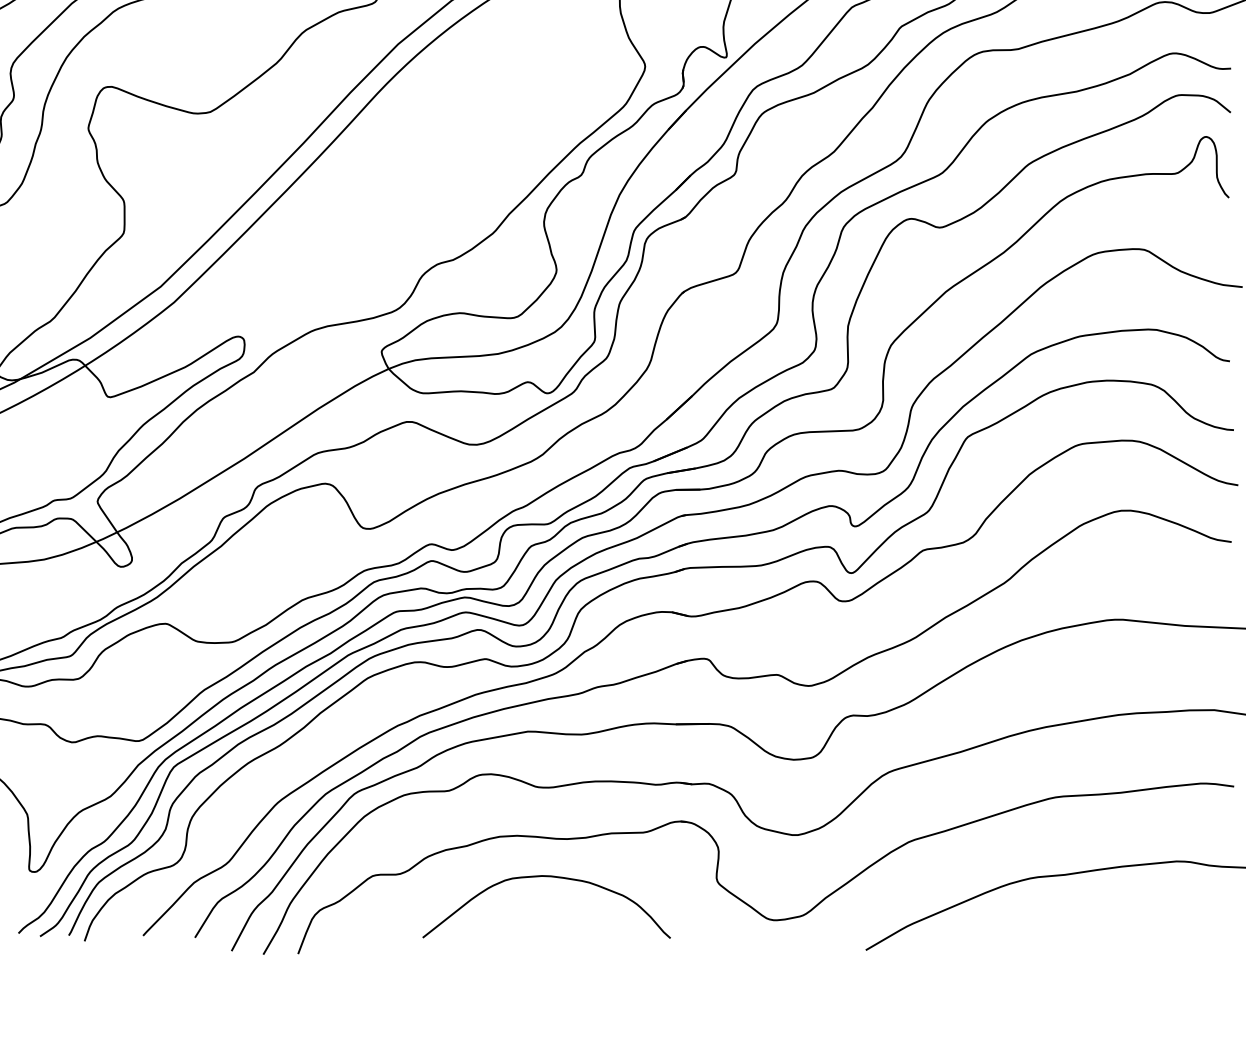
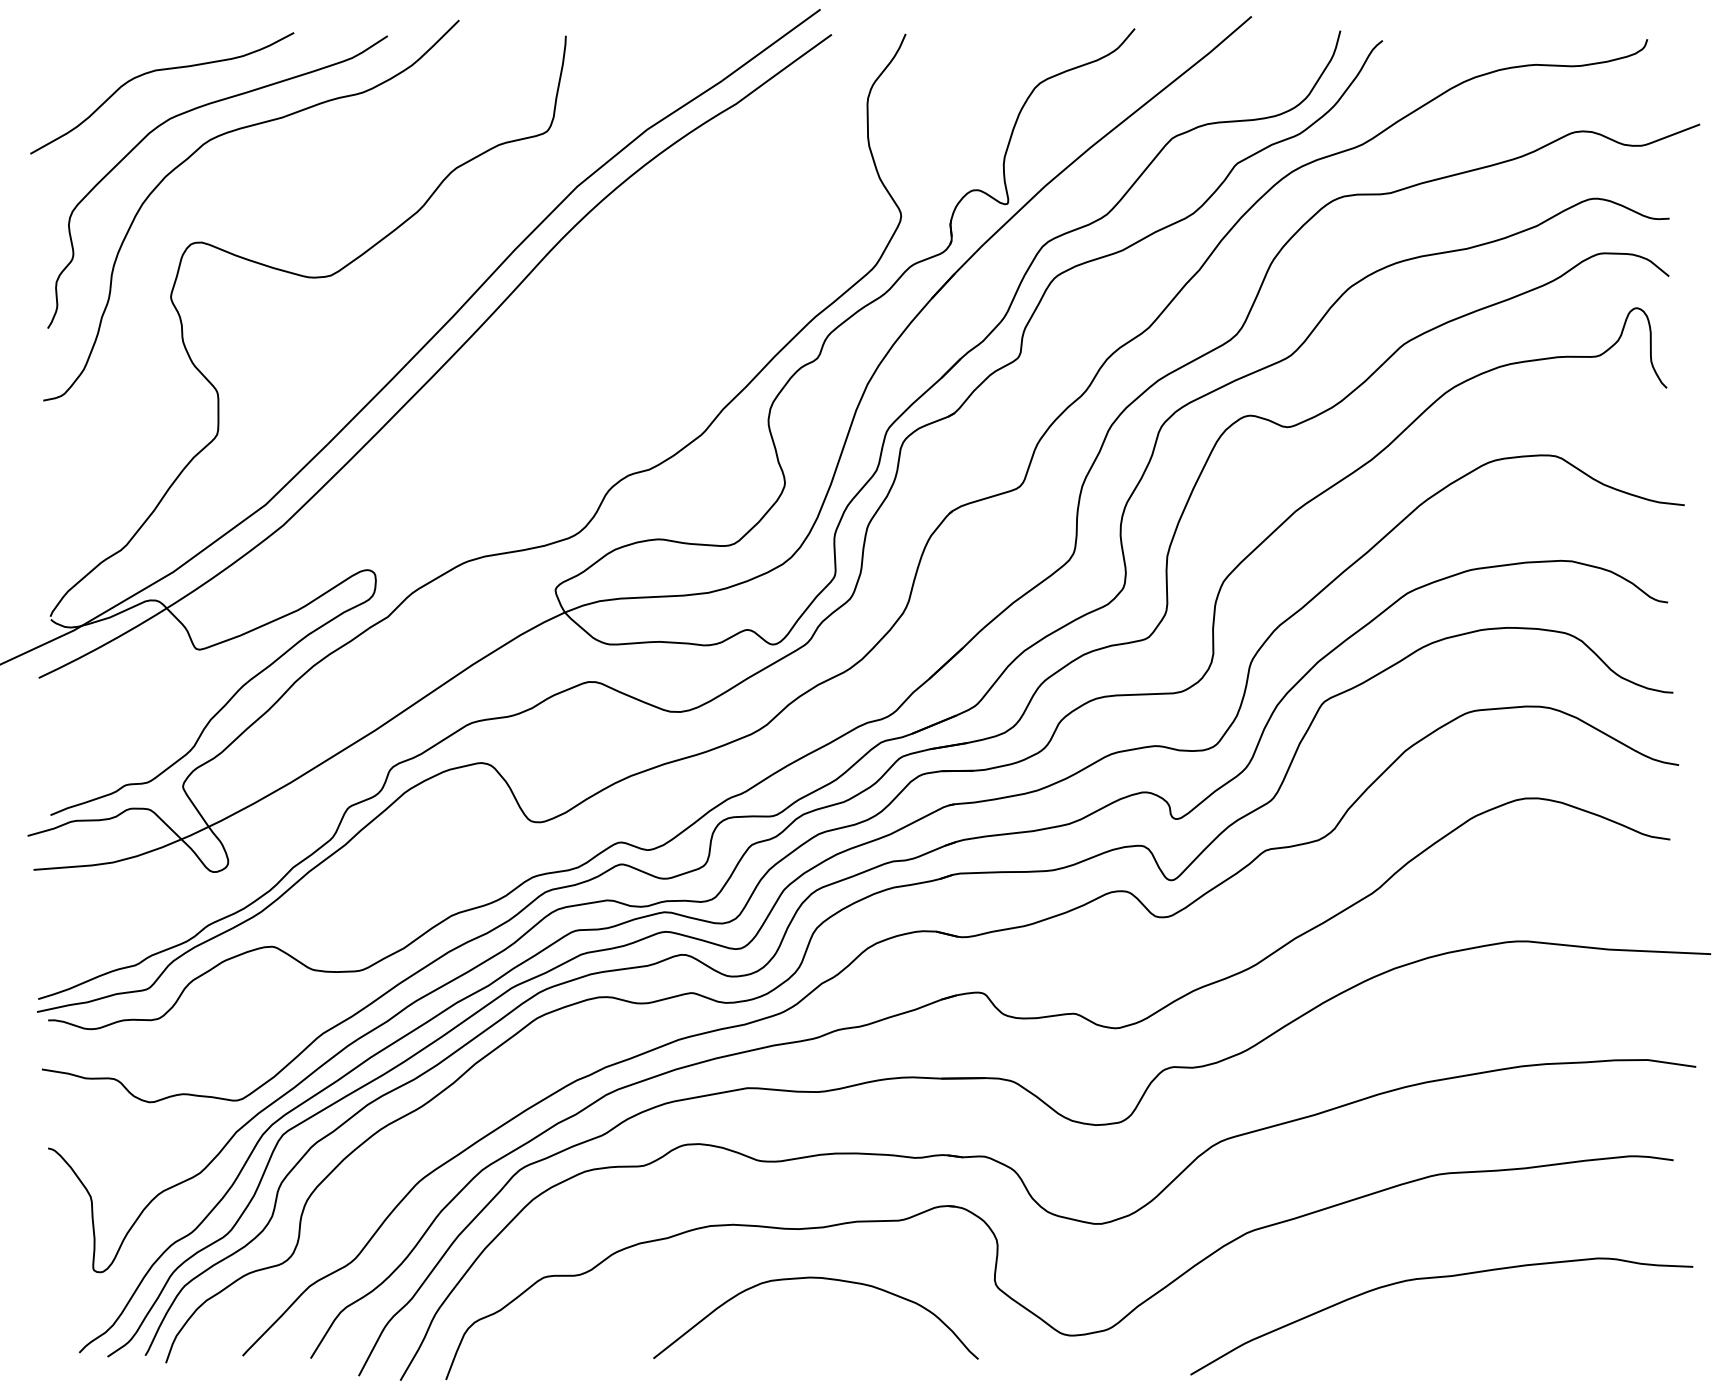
curve: (552, 877) -> (823, 1279), moved

